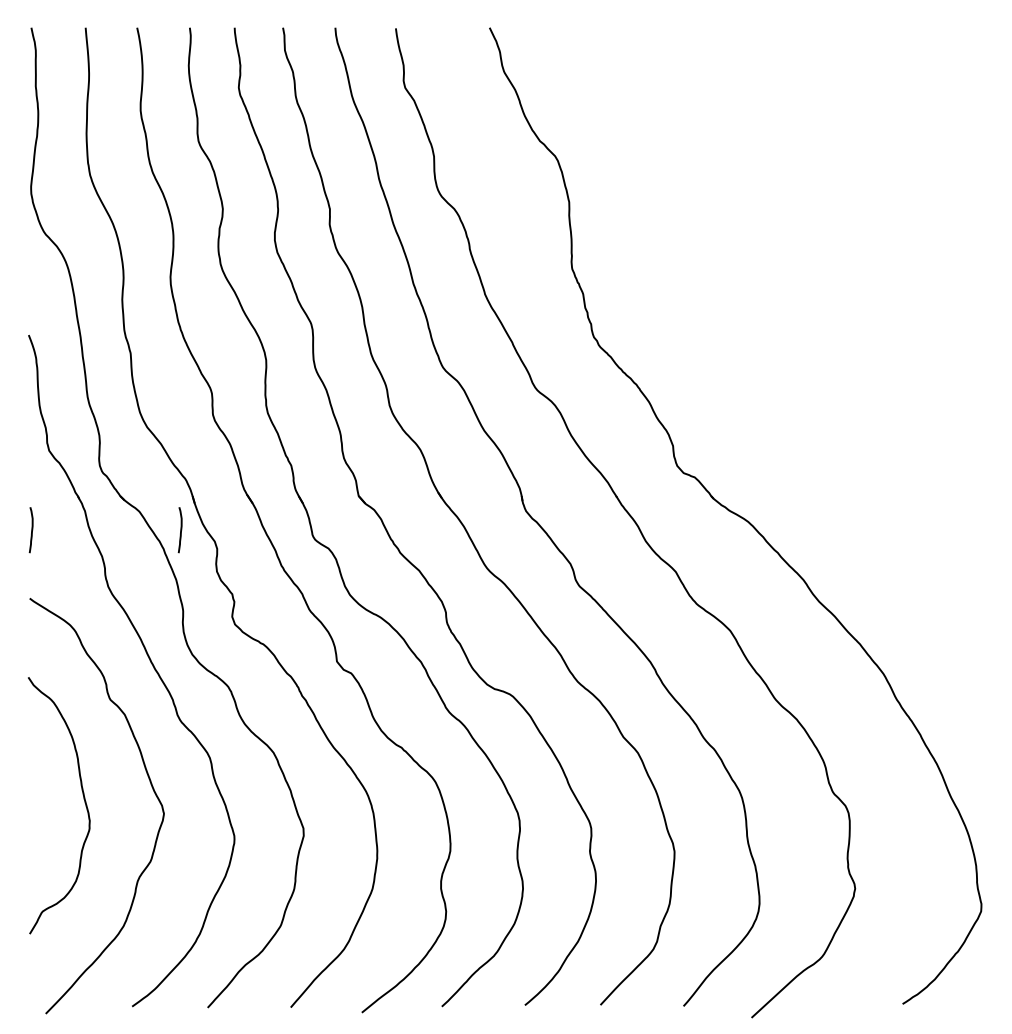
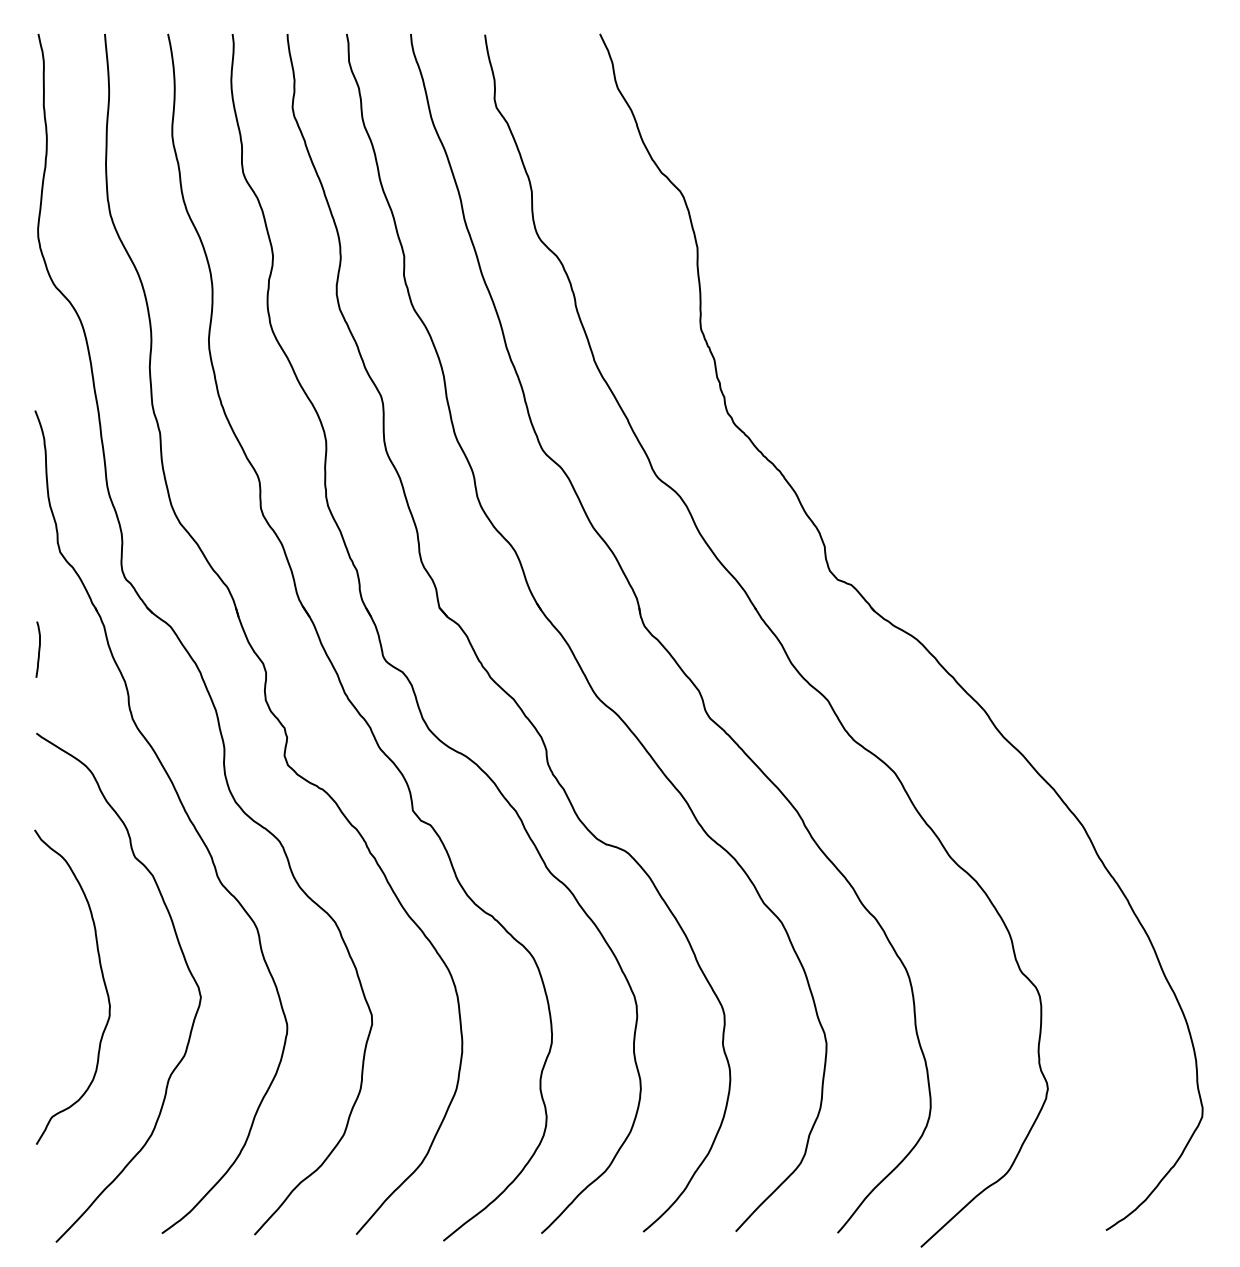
curve: (180, 530) -> (221, 650), removed

